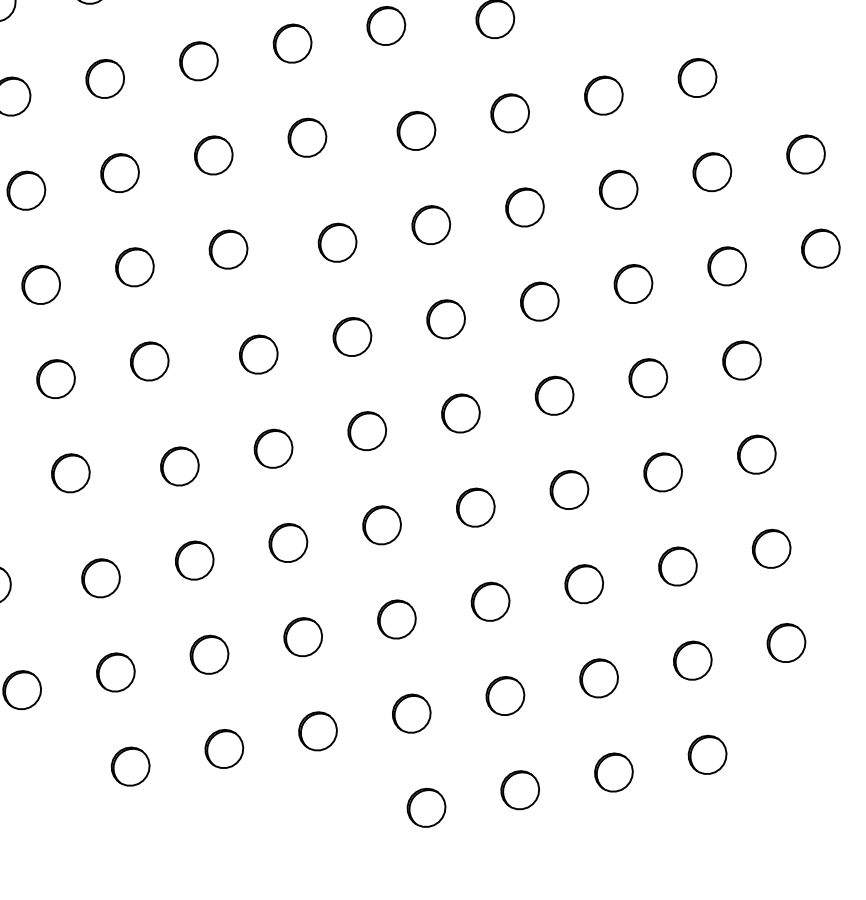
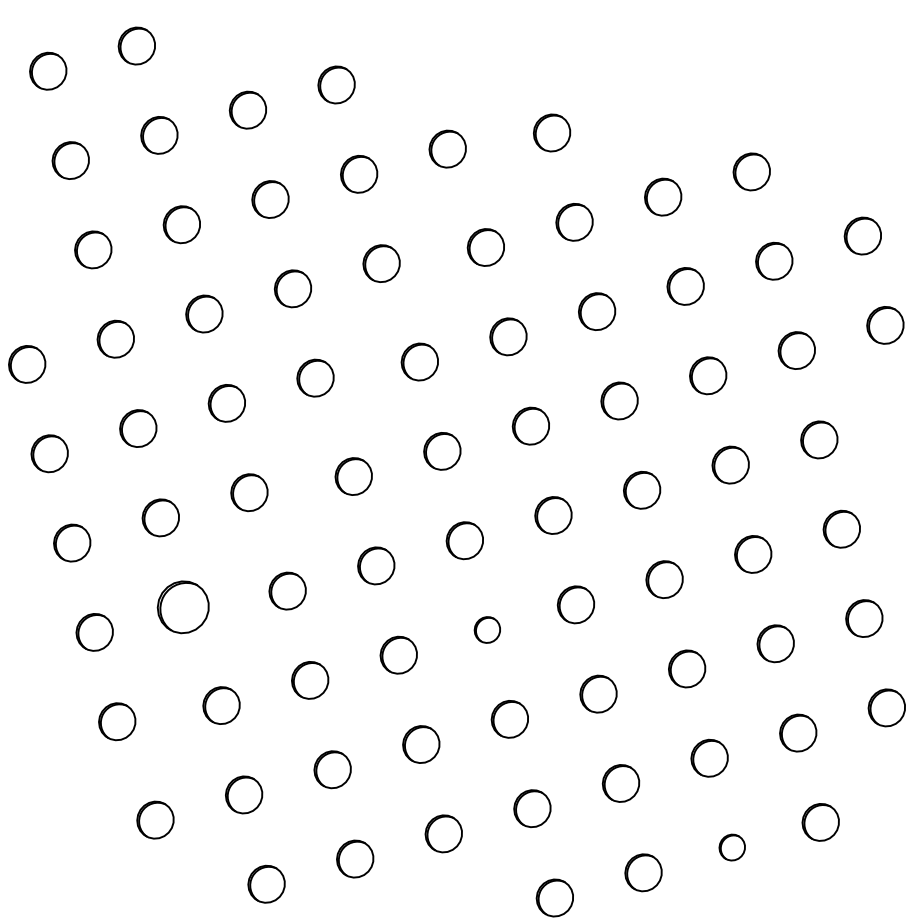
part: (71, 472) -> (183, 606), size x1.4
part: (382, 524) -> (487, 629), size x0.7
part: (614, 772) -> (732, 847), size x0.7

